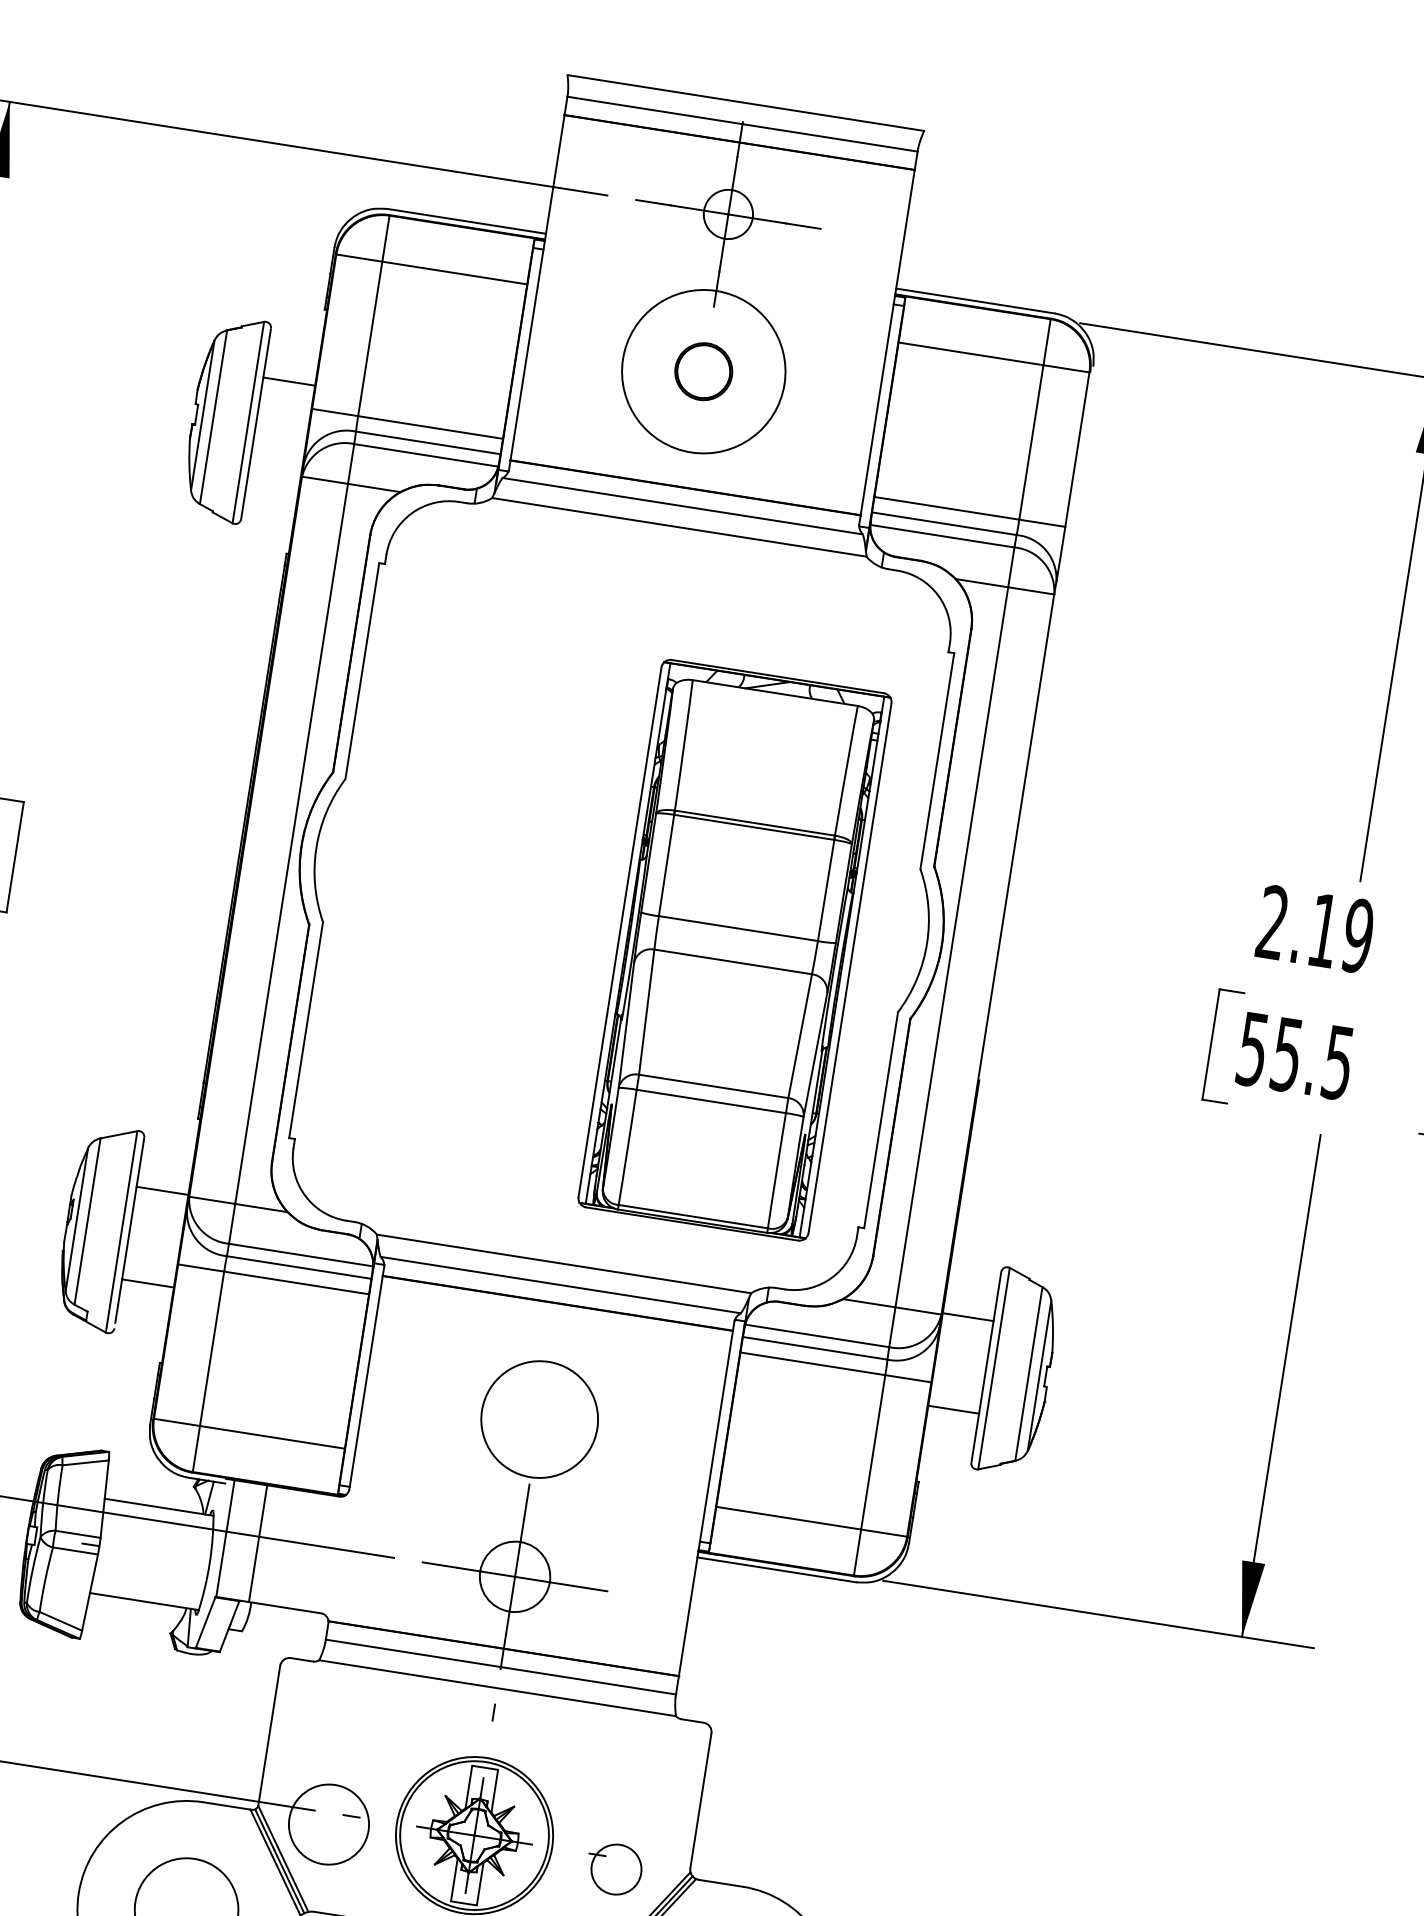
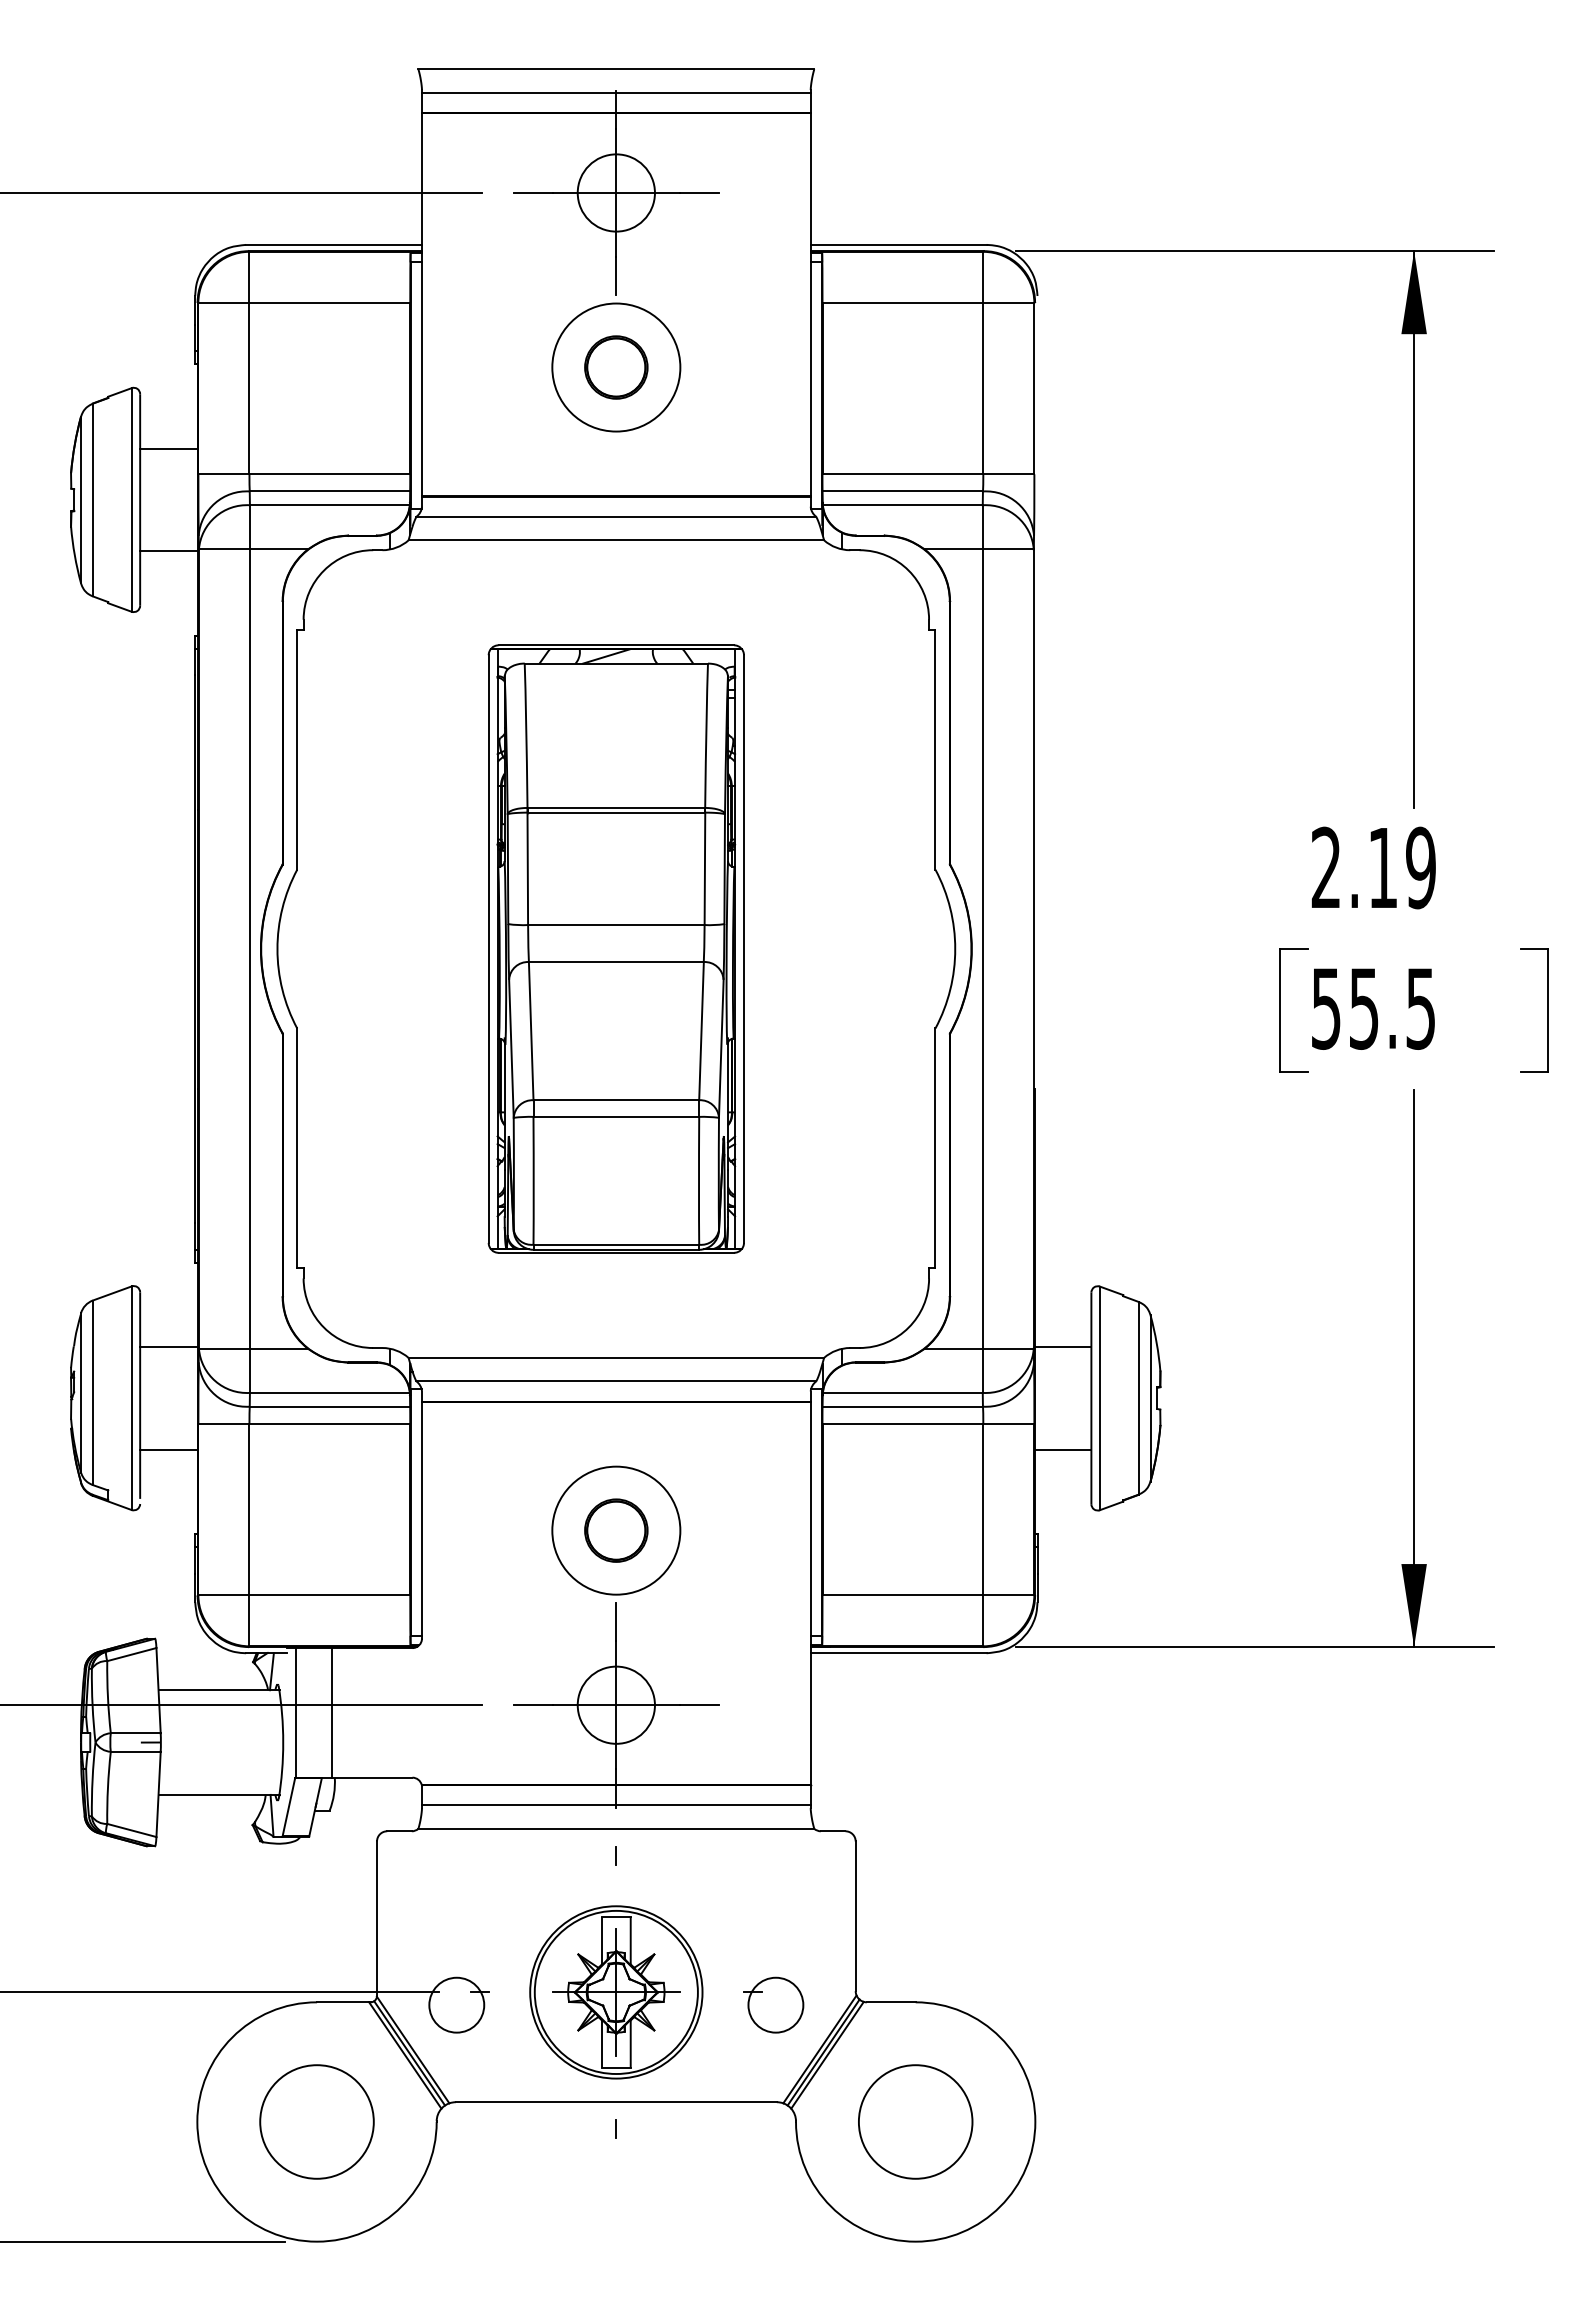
circle: (727, 213) -> (615, 192), size x1.43
circle: (703, 371) -> (616, 367), size x0.71
line: (274, 474) -> (168, 551), added
part: (734, 949) -> (615, 948), moved
part: (539, 1419) -> (616, 1530), added
circle: (328, 1823) -> (456, 2004), size x0.62

